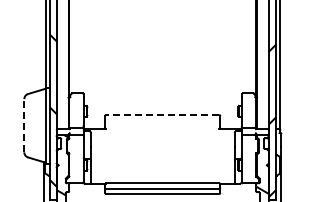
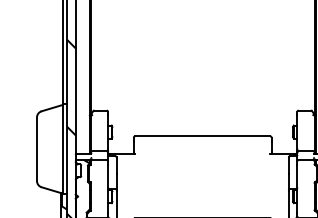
line: (162, 114) -> (202, 135), dashed -> solid
line: (24, 125) -> (37, 148), dashed -> solid

